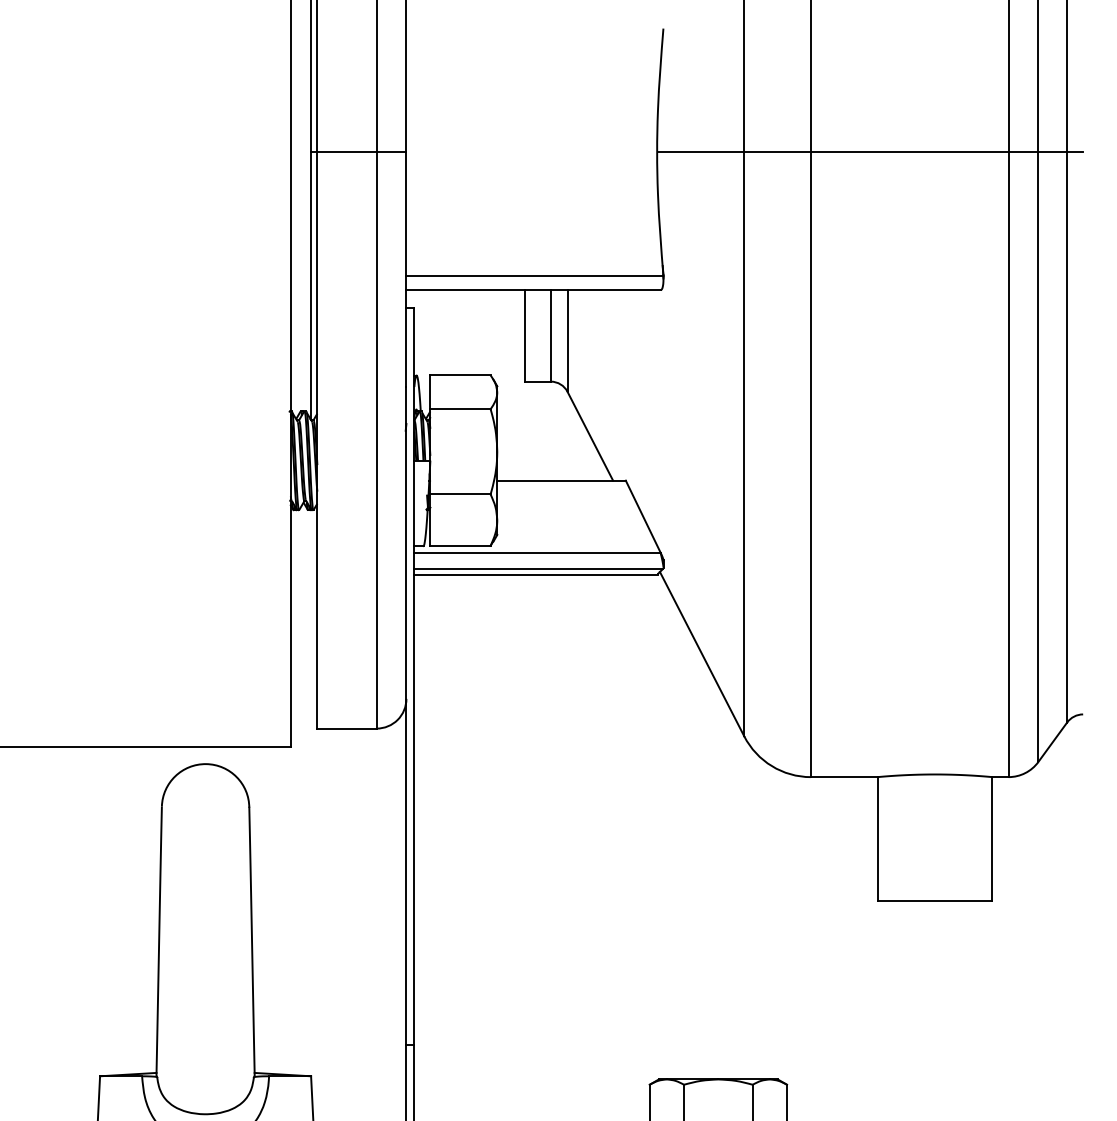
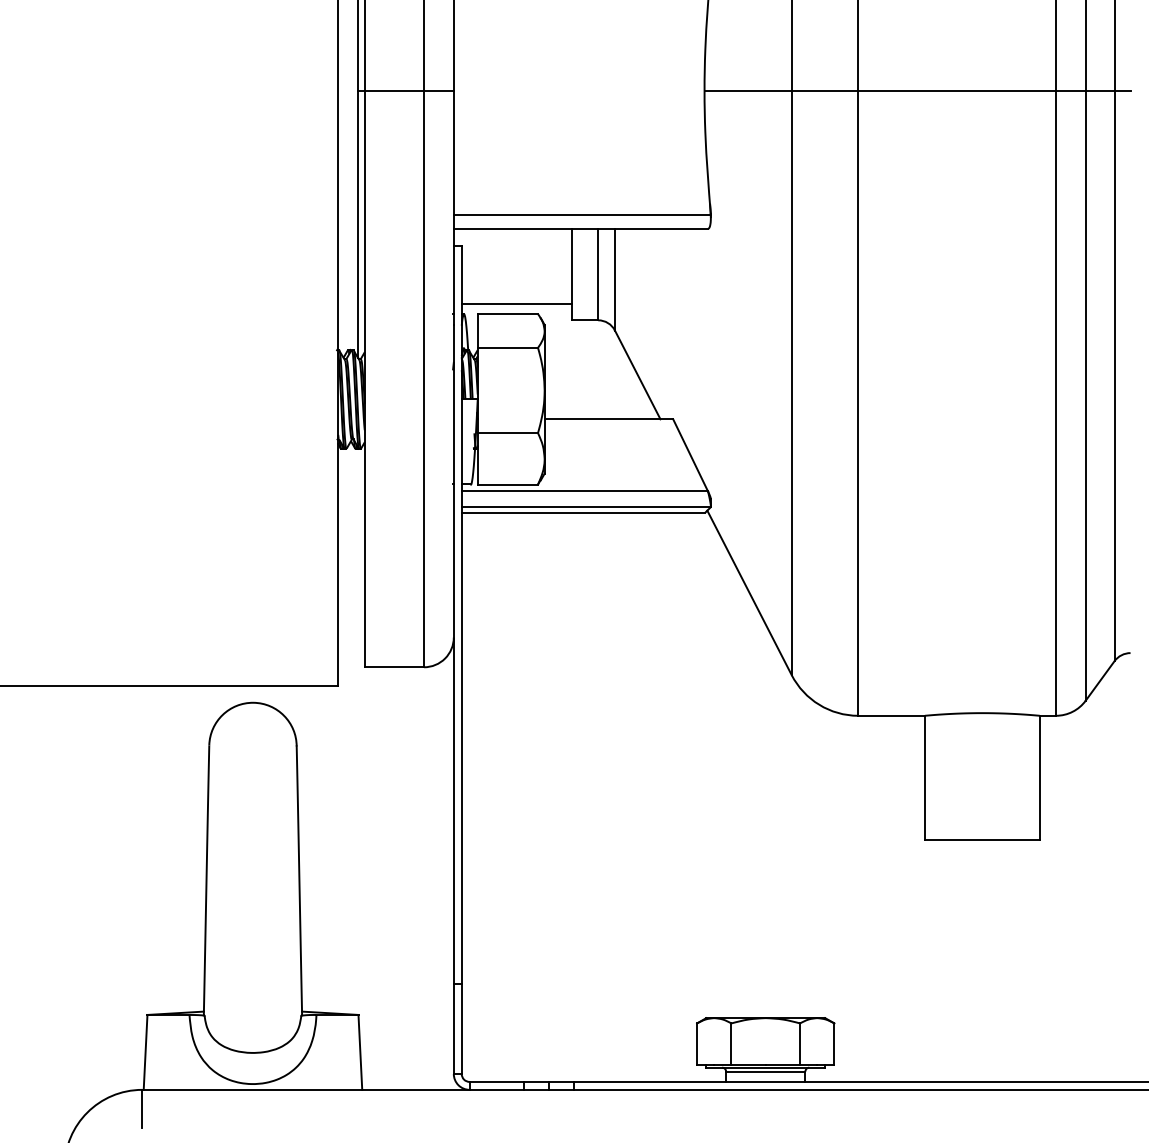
line: (469, 364) -> (516, 303), added

